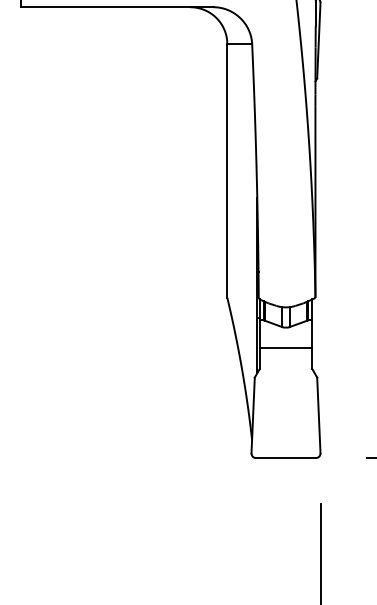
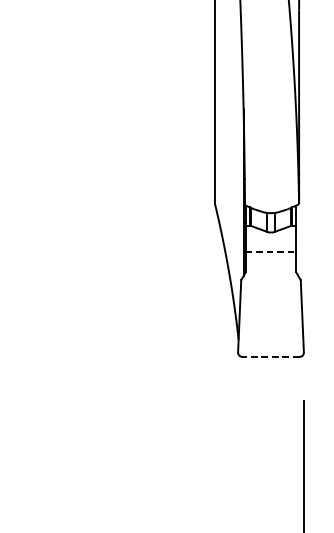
line: (286, 347) -> (271, 251), solid -> dashed
line: (286, 458) -> (271, 357), solid -> dashed

